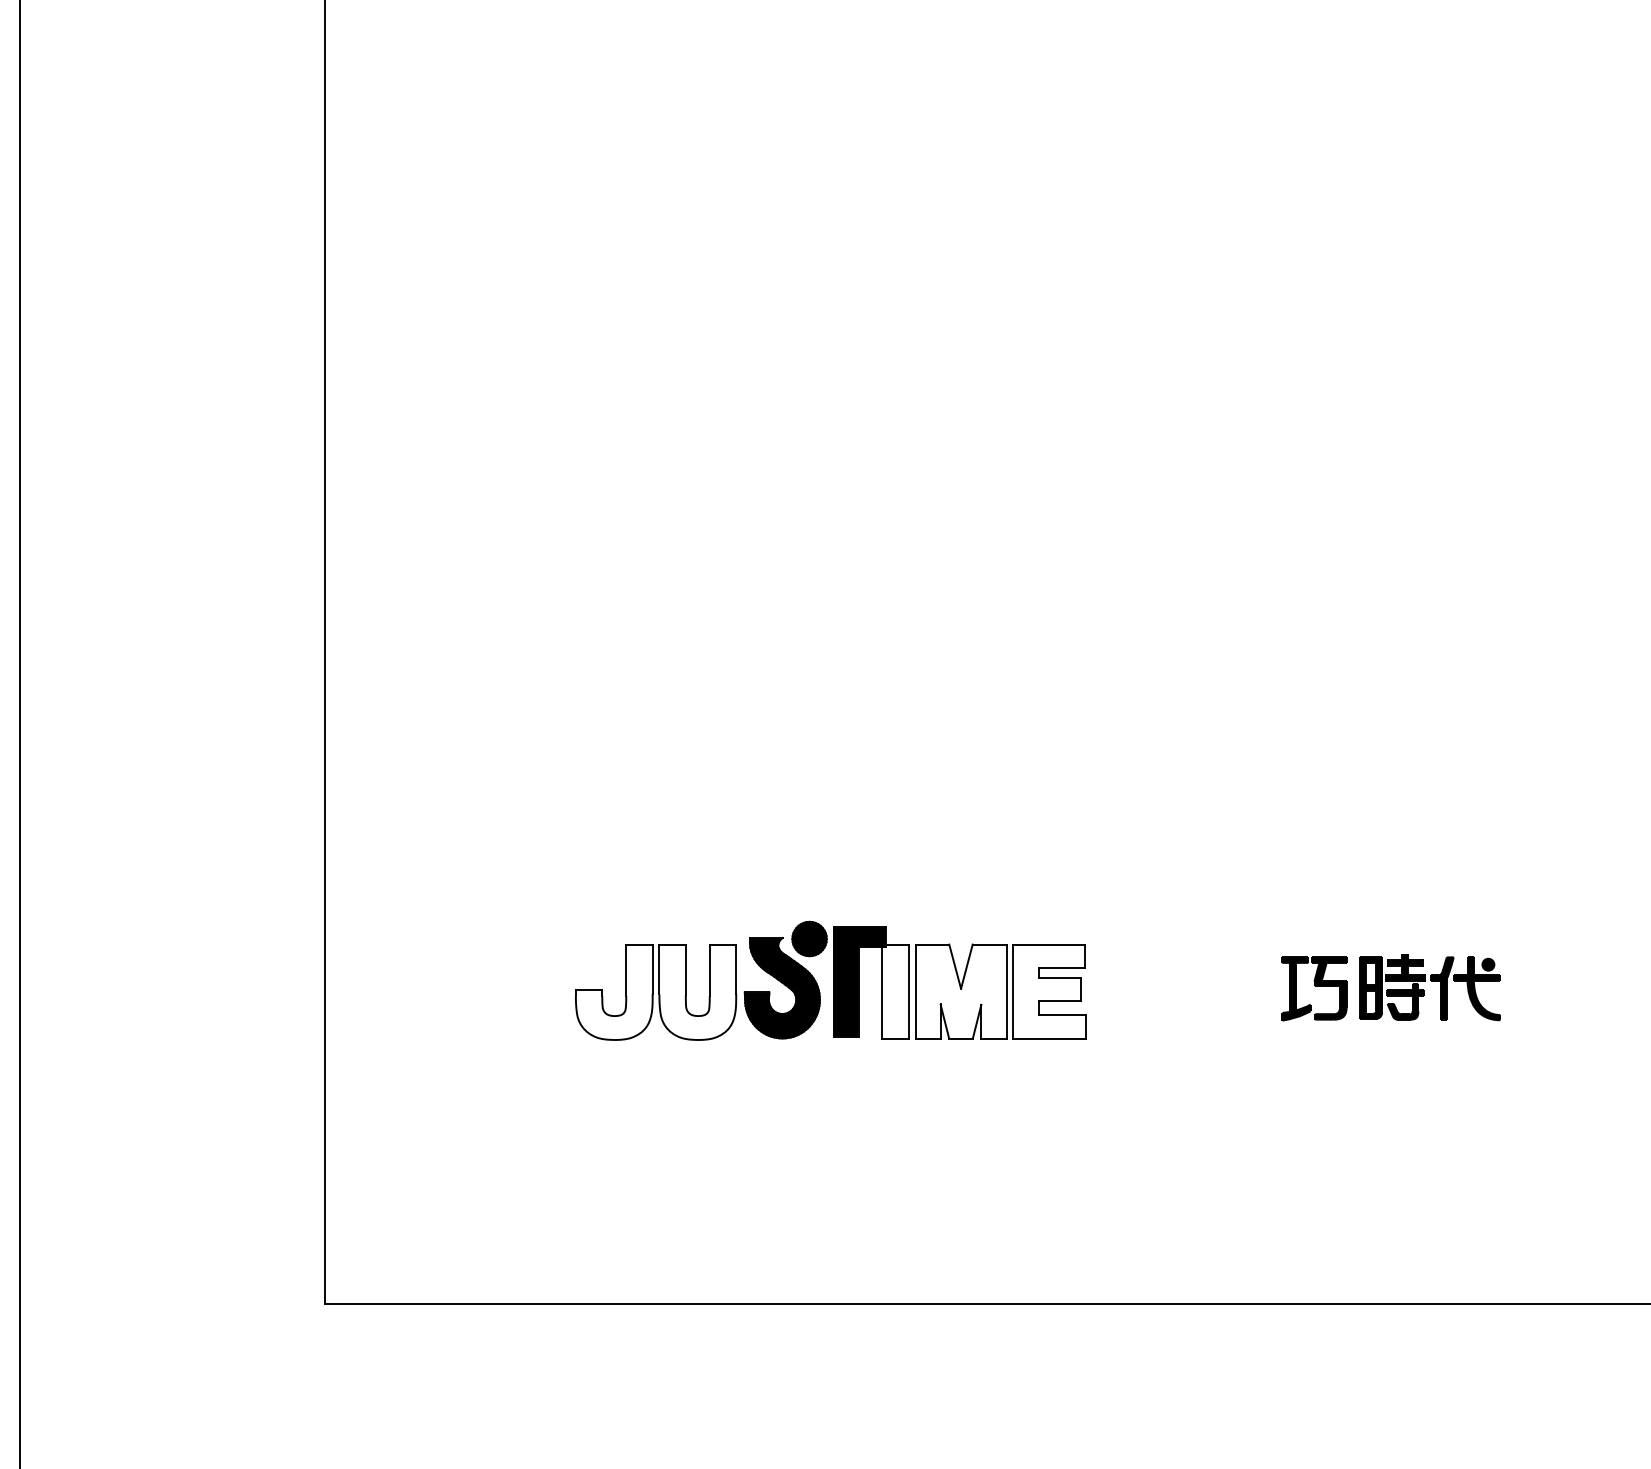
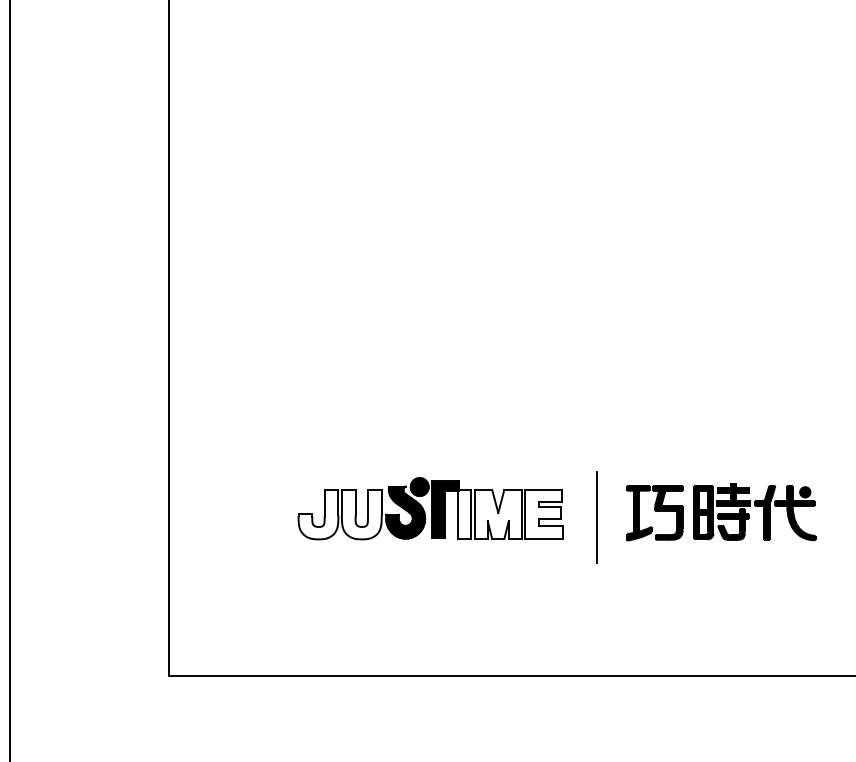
part: (1391, 988) -> (721, 512), size x1.67
line: (1150, 997) -> (596, 517), added

